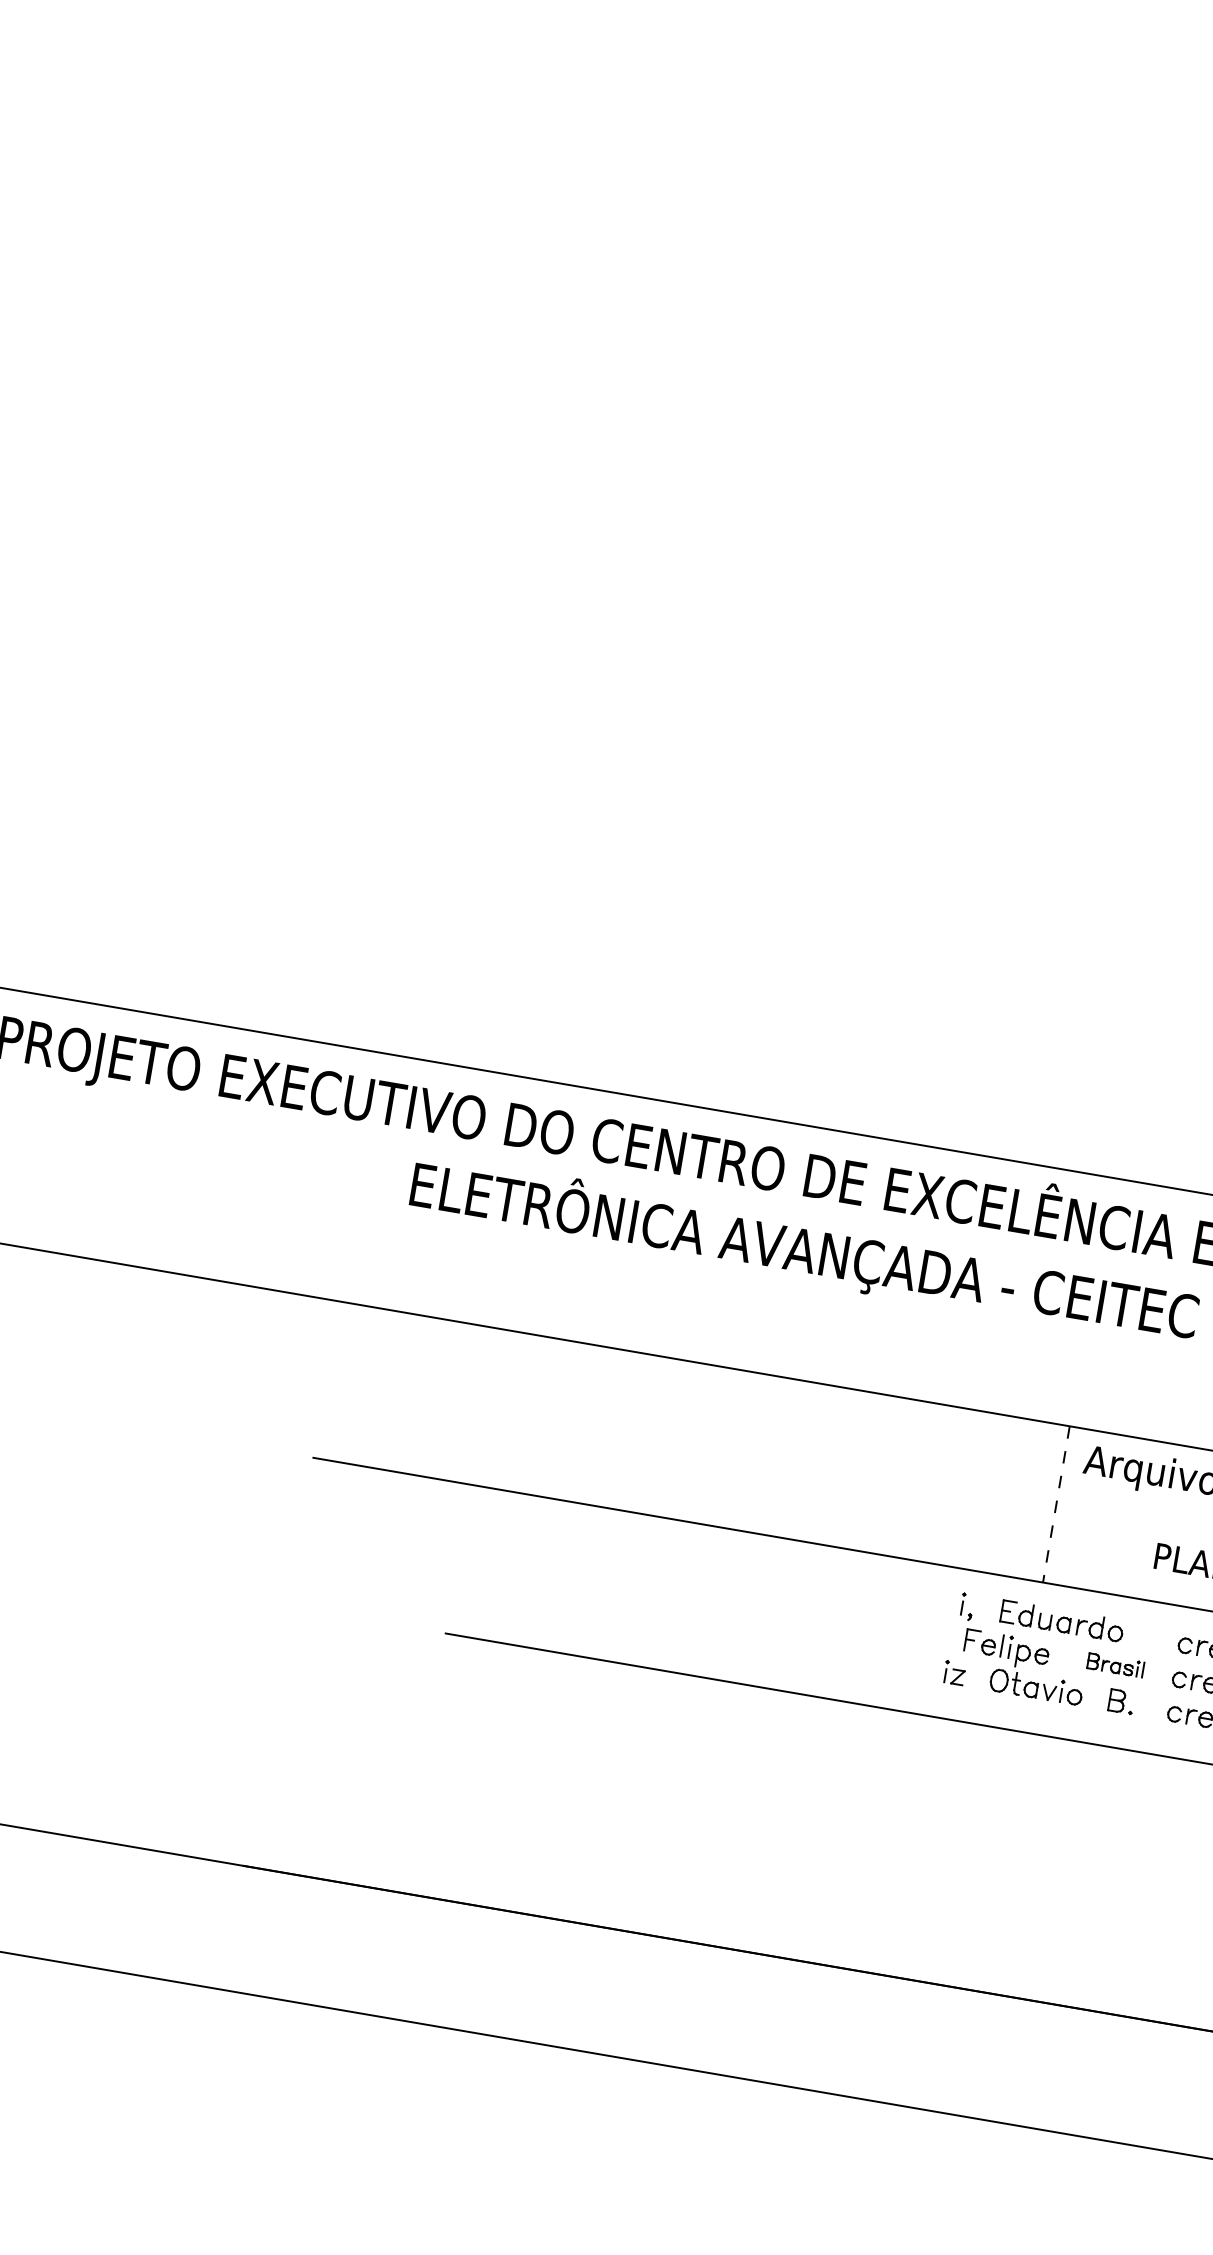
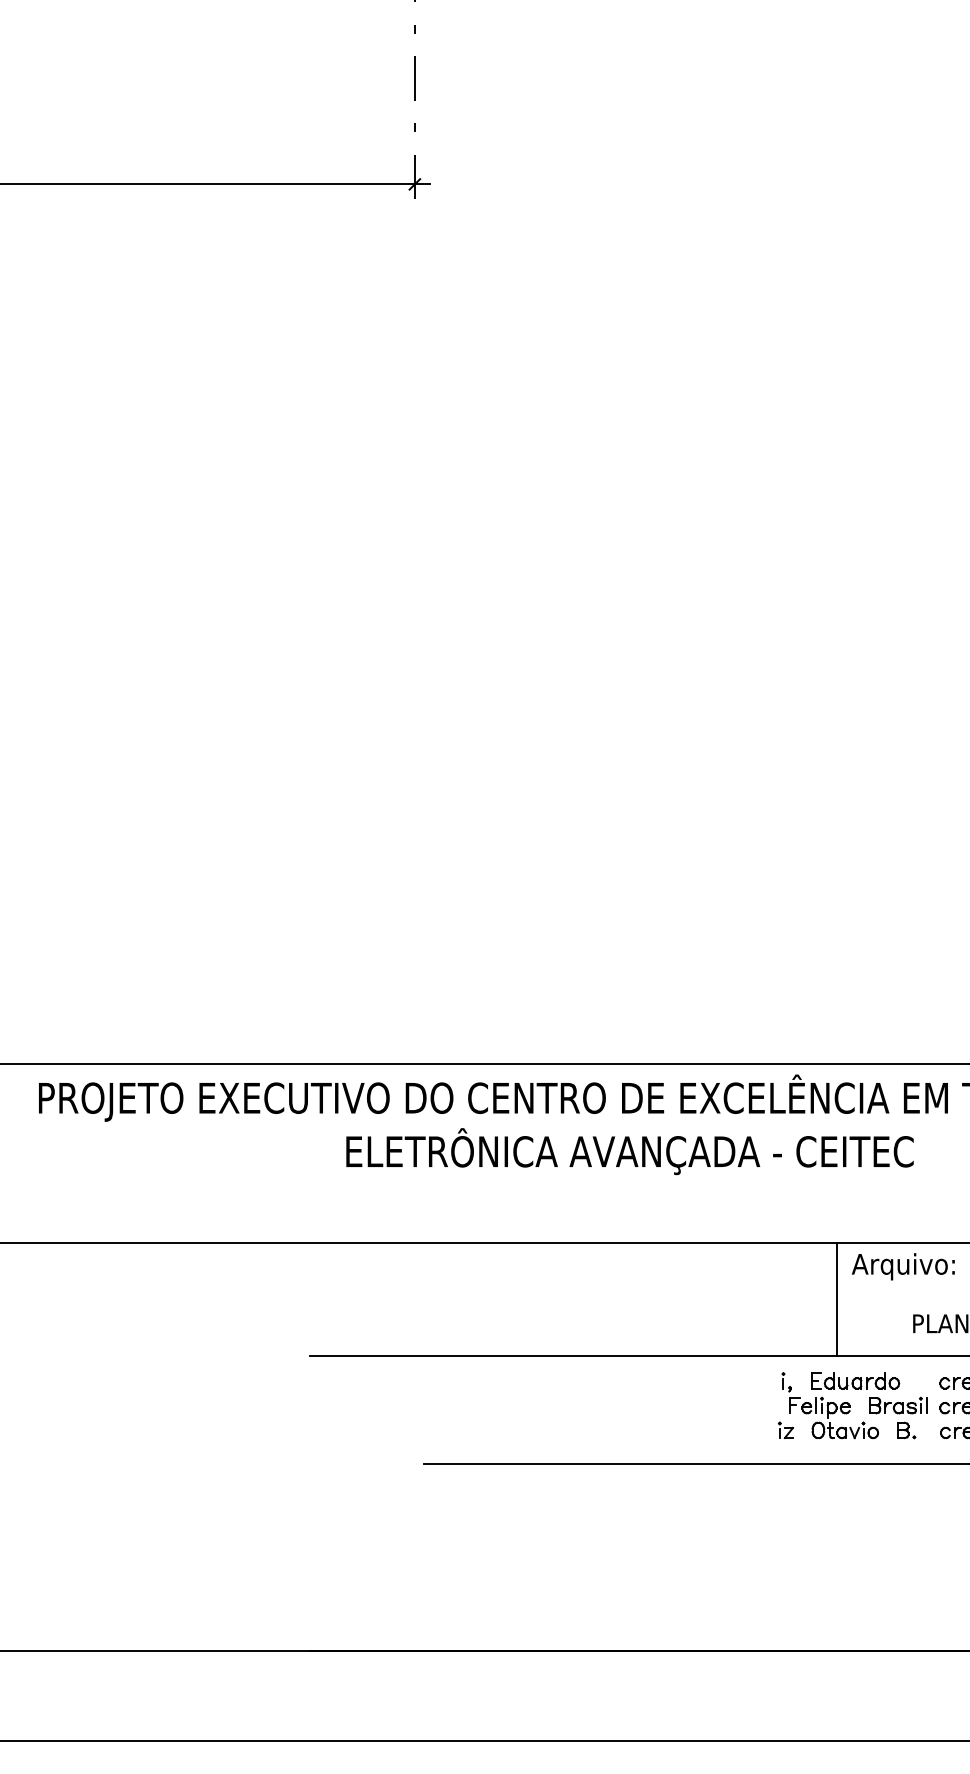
line: (1056, 1505) -> (837, 1300), dashed -> solid
part: (1115, 1665) -> (898, 1405), size x1.43

